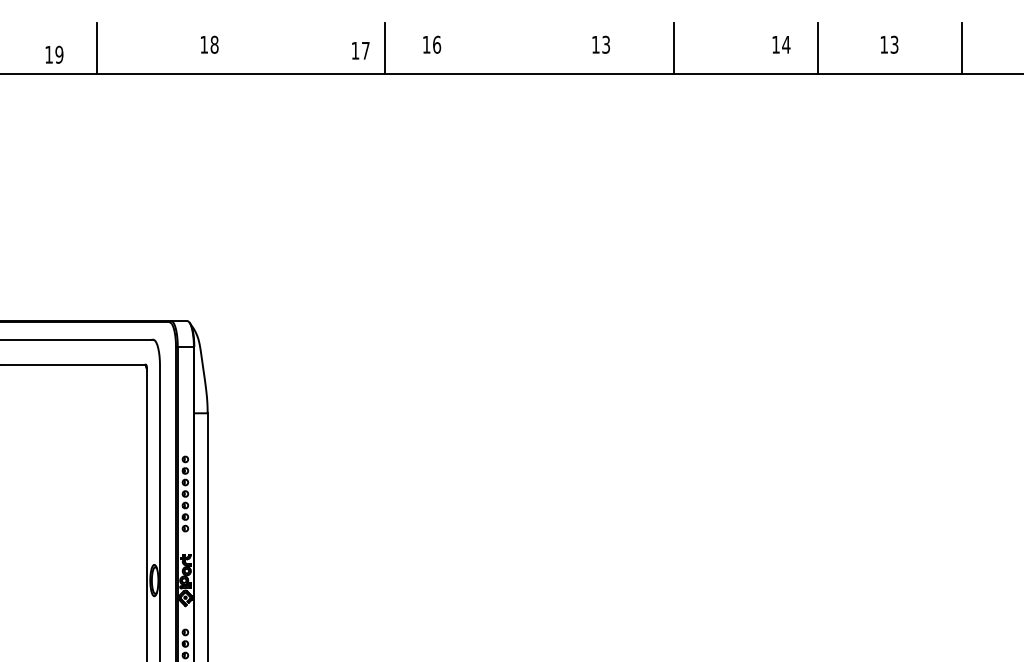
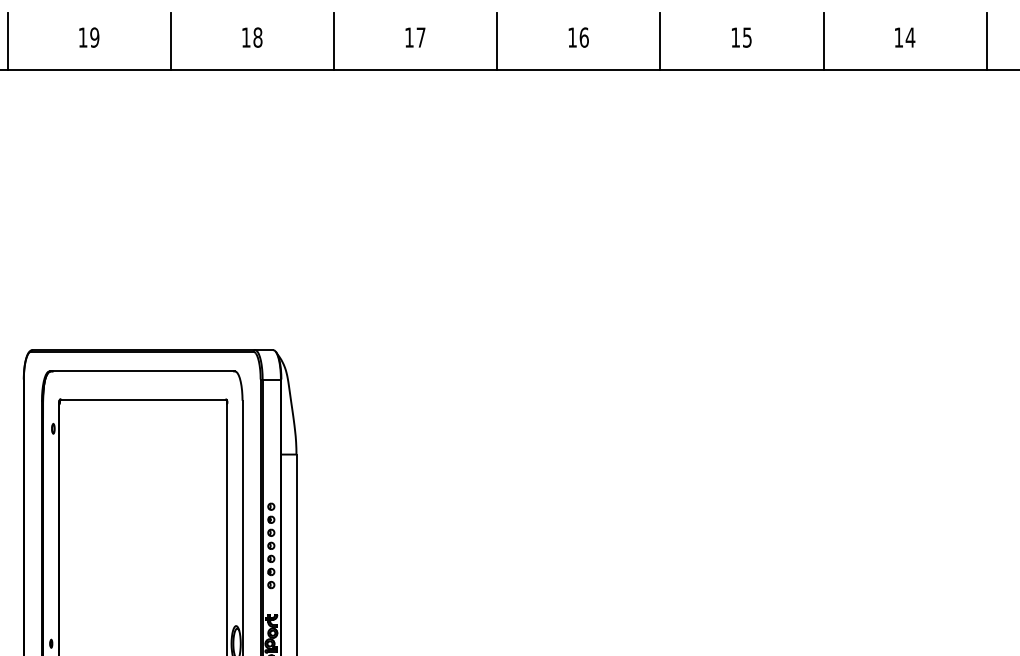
text: (605, 43) -> (746, 36), 13 -> 15
text: (209, 44) -> (252, 37), moved
text: (432, 44) -> (579, 37), moved
text: (781, 44) -> (905, 37), moved
line: (240, 48) -> (333, 41), added
line: (529, 48) -> (660, 41), added
text: (360, 50) -> (415, 37), moved
text: (54, 54) -> (89, 37), moved

